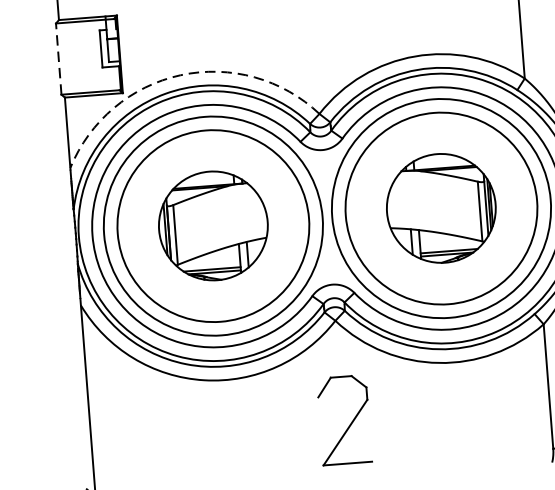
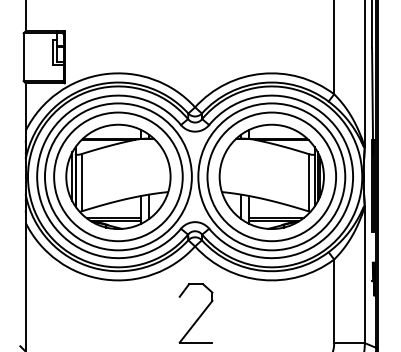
line: (58, 59) -> (23, 57), dashed -> solid
arc: (180, 75) -> (104, 74), dashed -> solid
part: (440, 208) -> (271, 176), size x1.43
part: (213, 225) -> (118, 176), size x1.43

